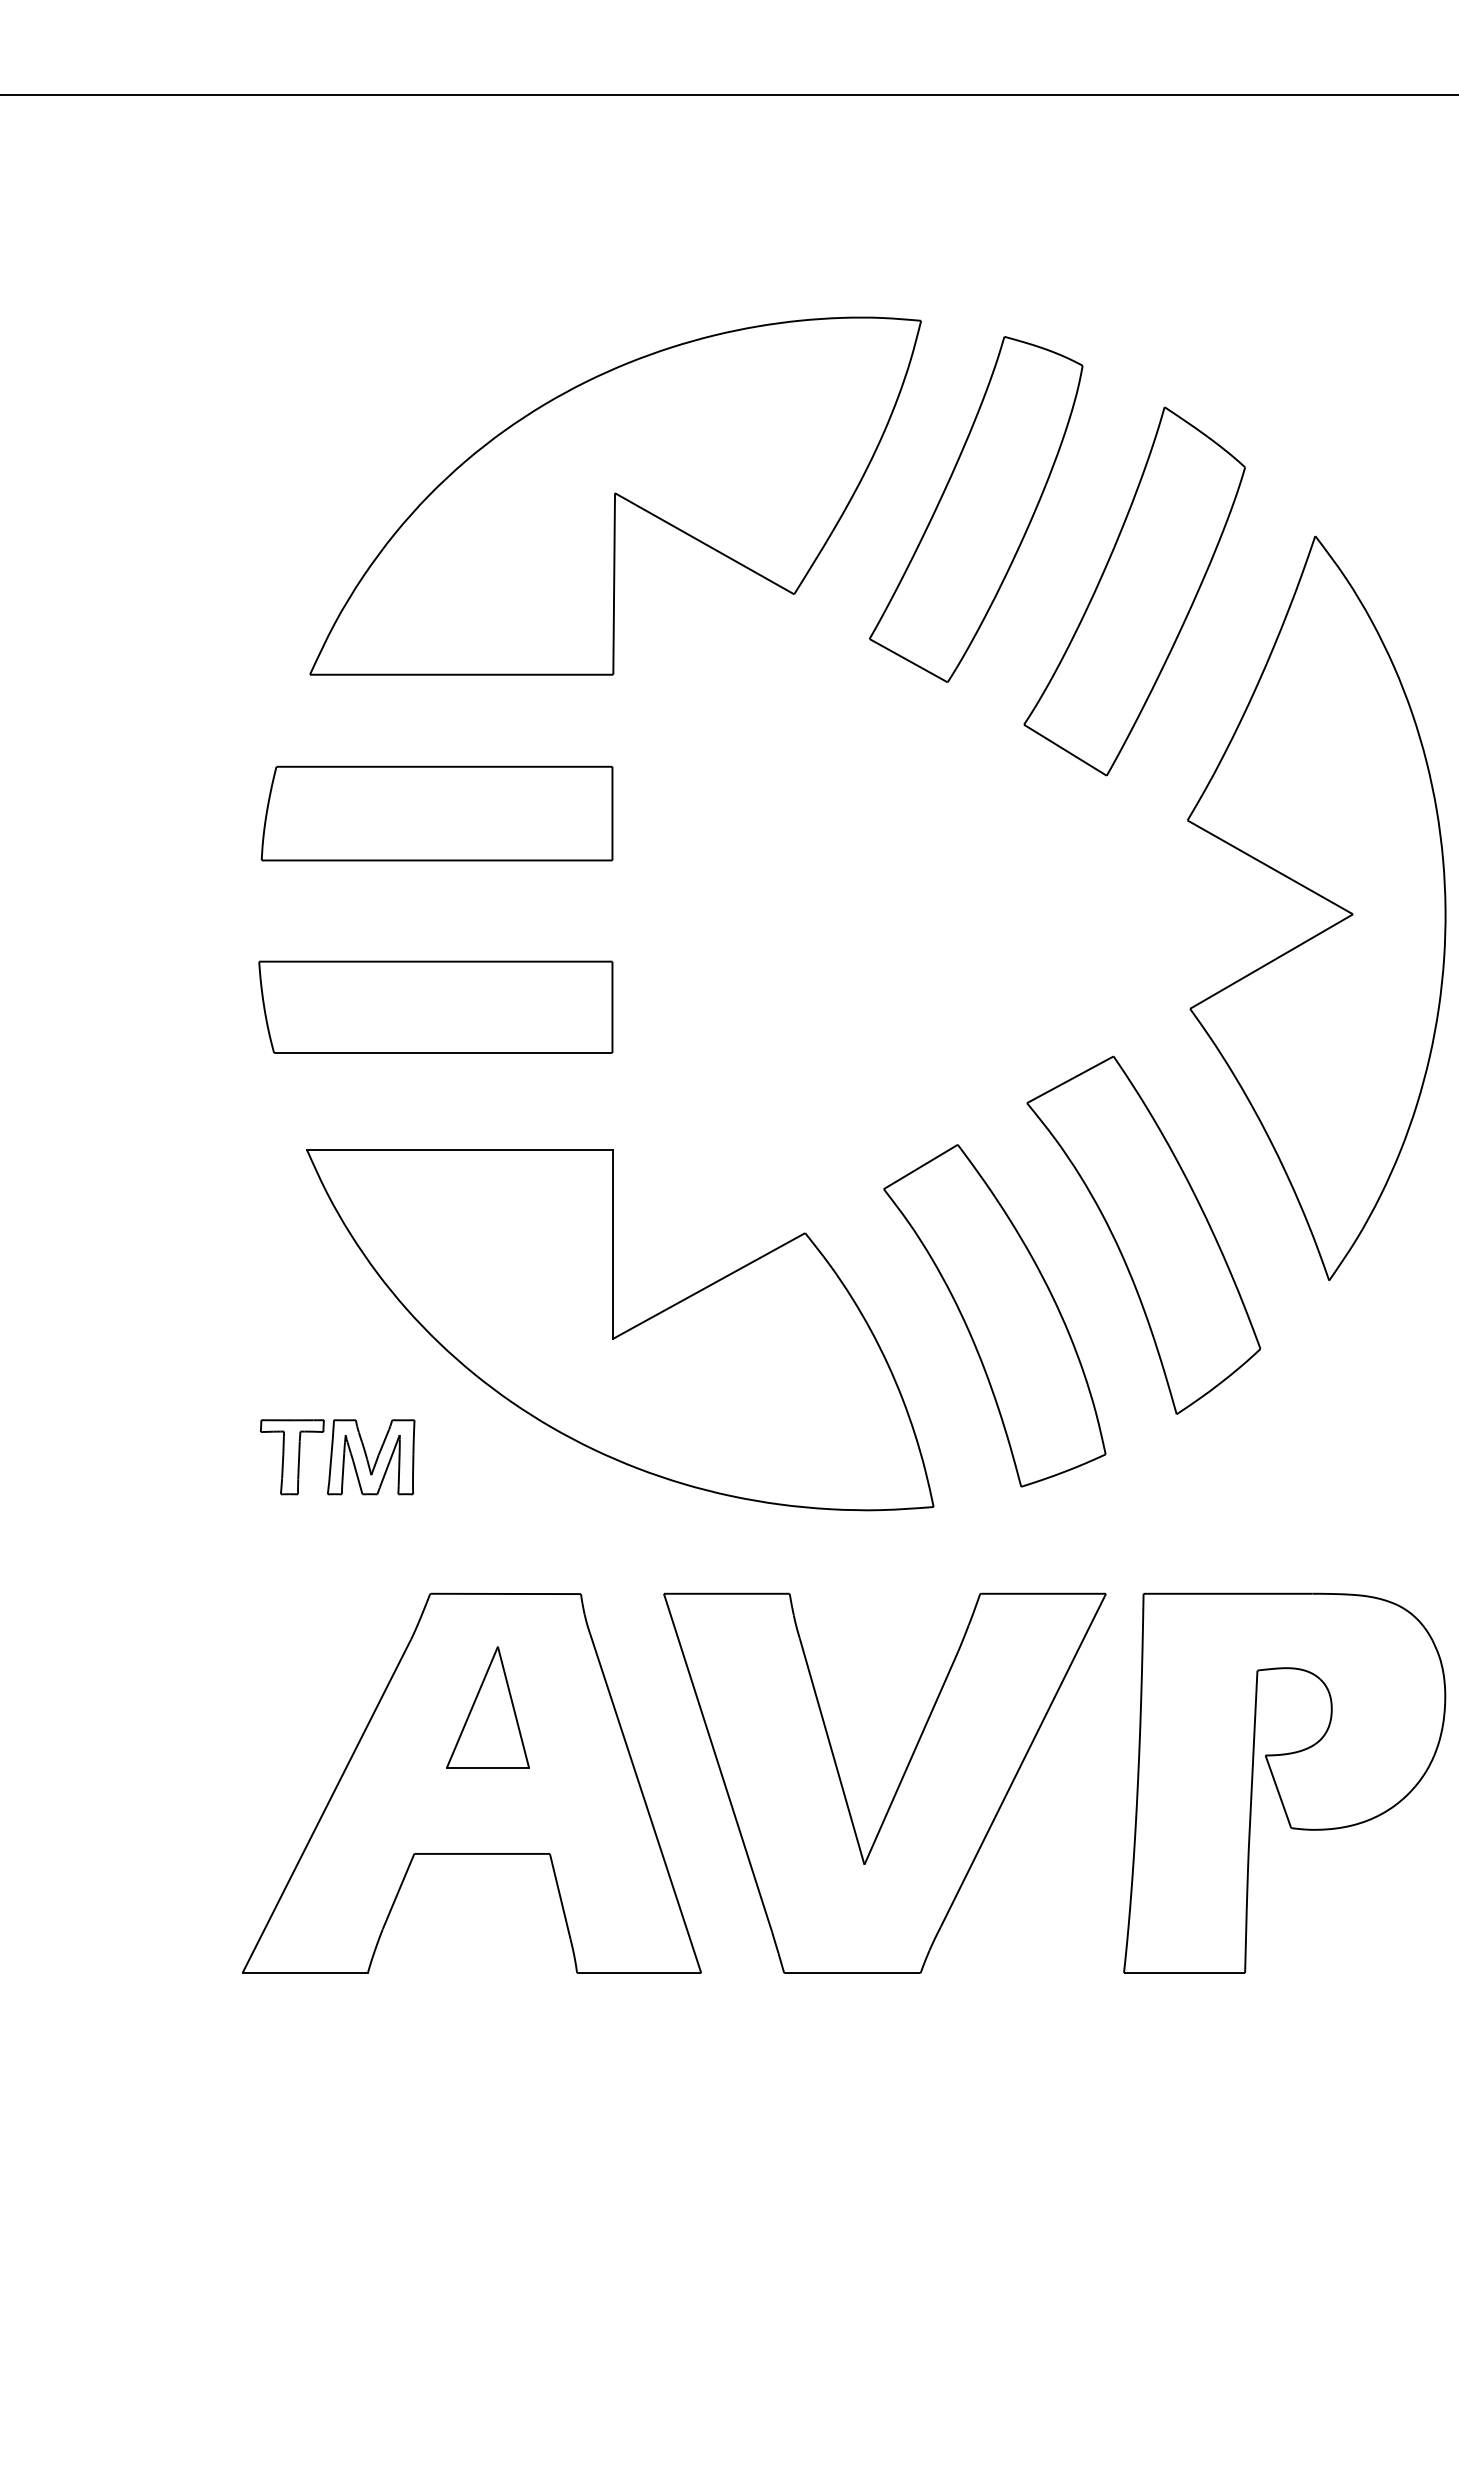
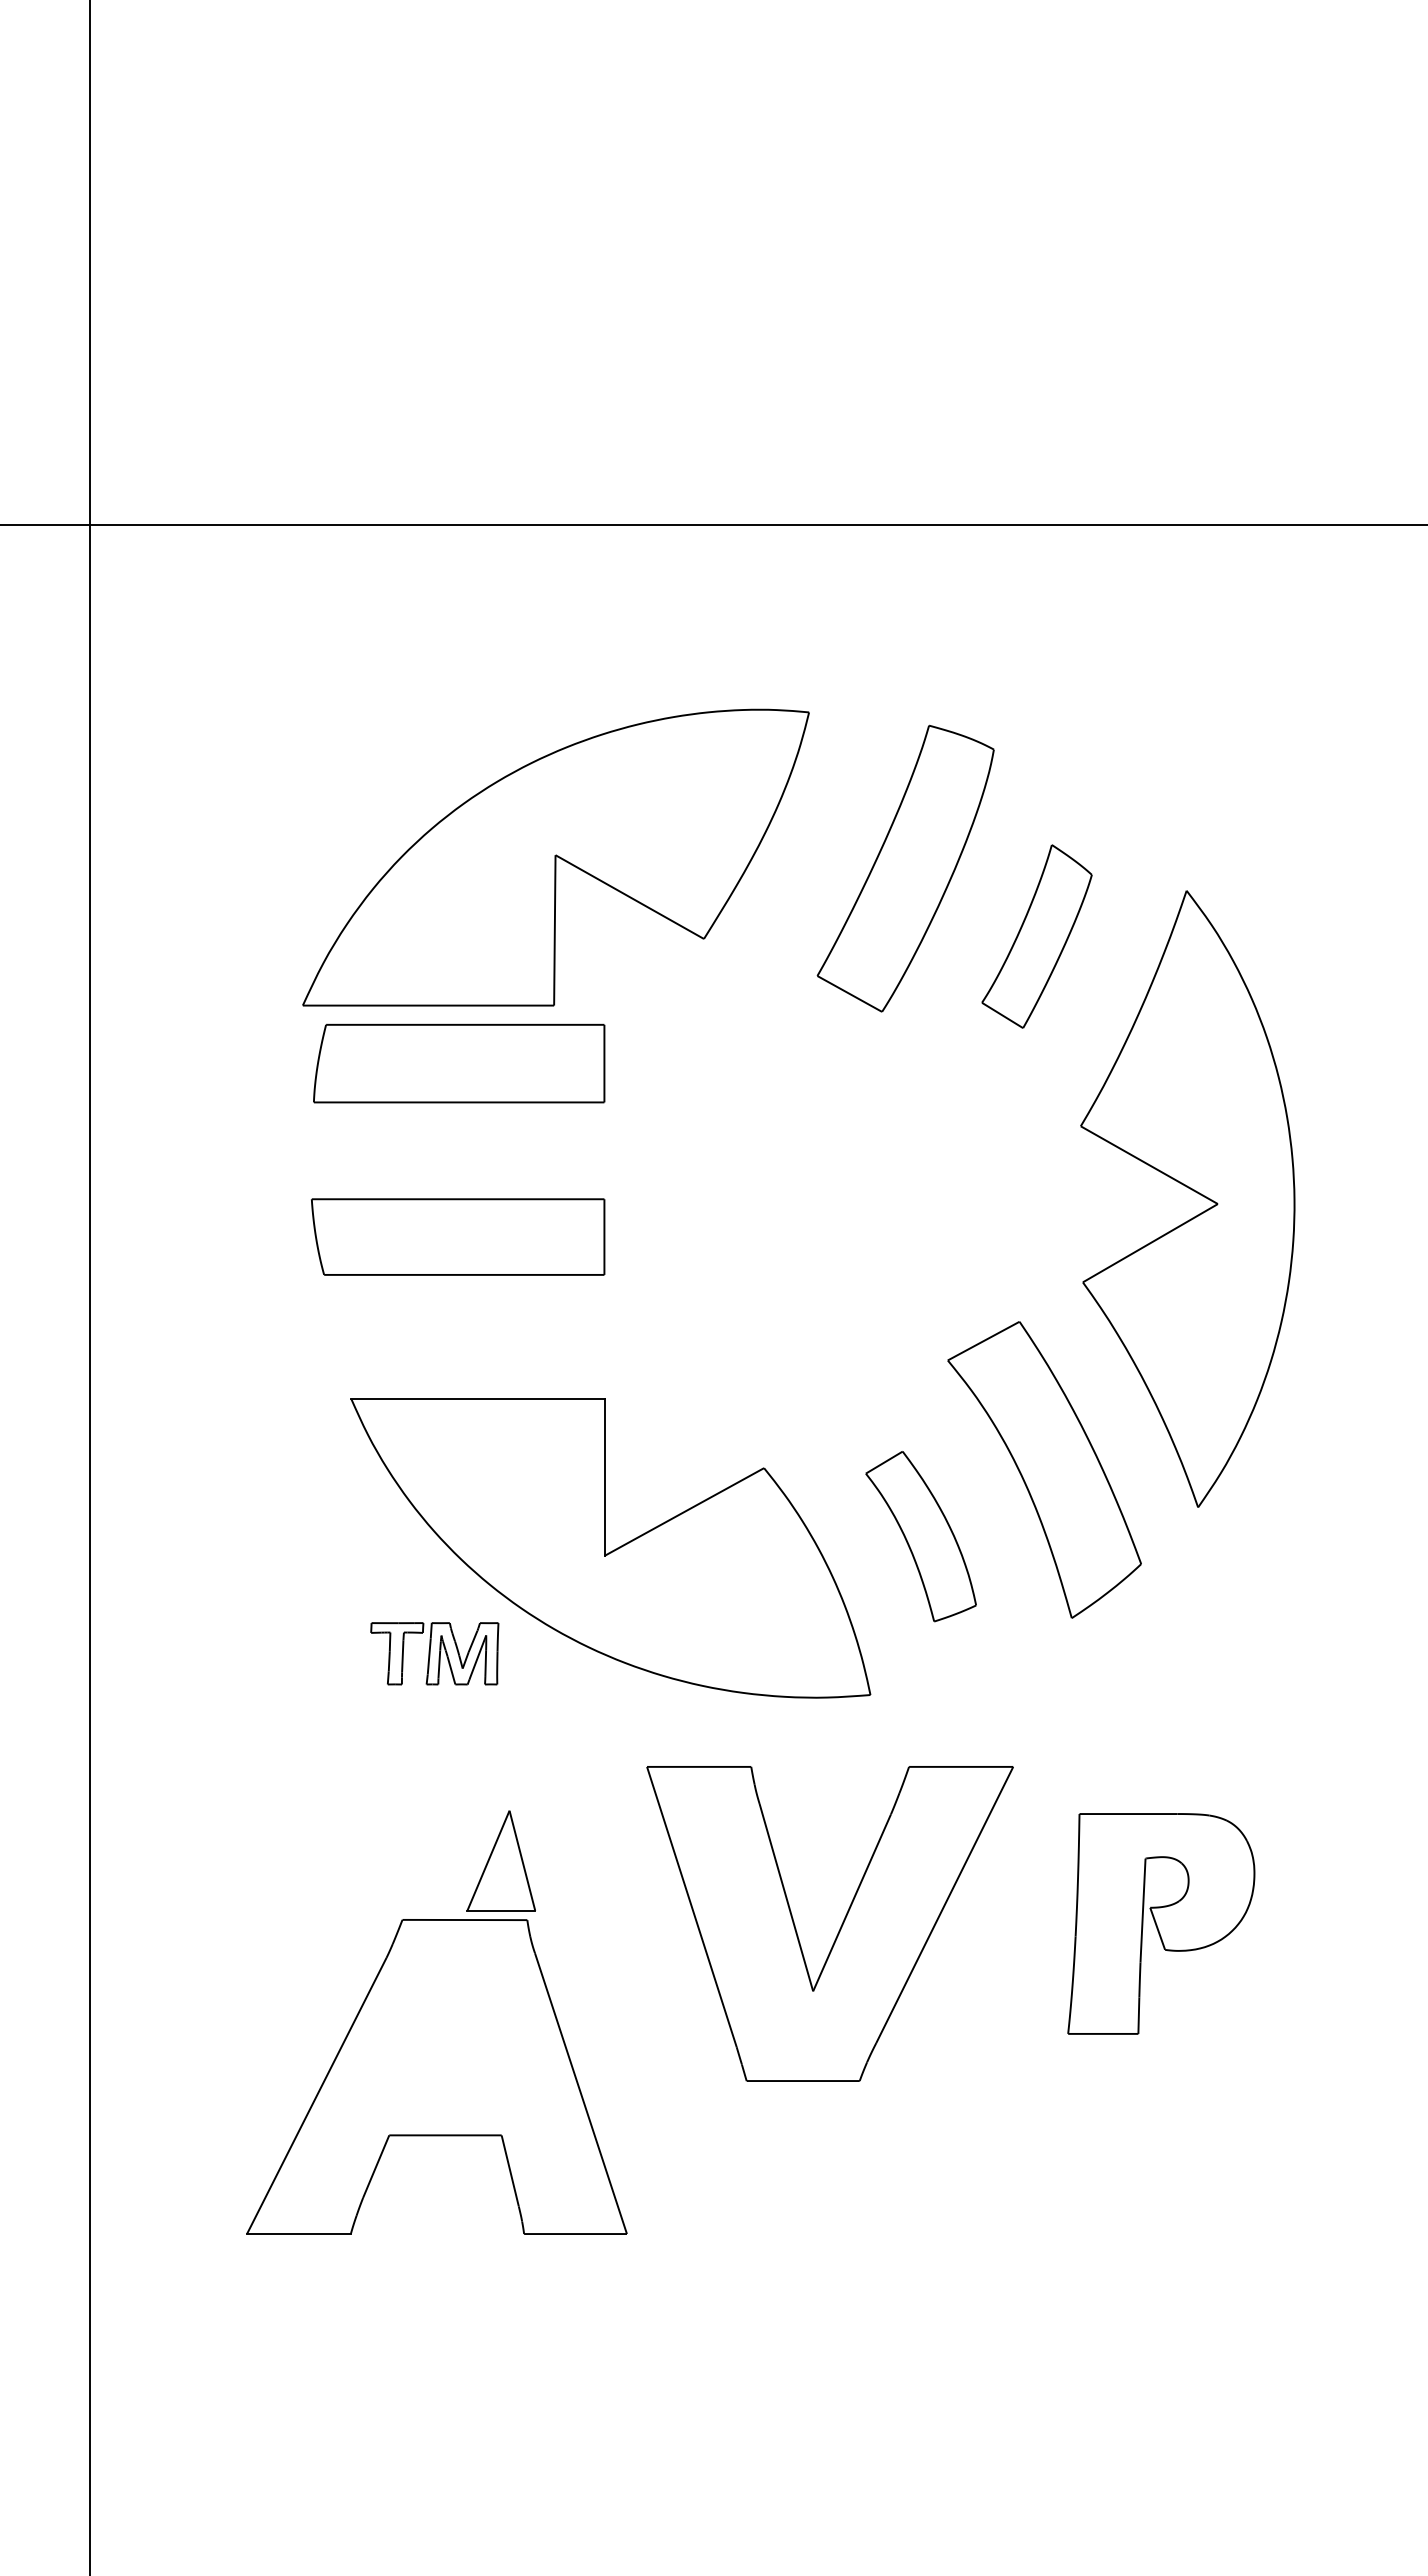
part: (614, 495) -> (555, 857), moved
part: (1134, 591) -> (1036, 936), size x0.6
part: (437, 813) -> (459, 1063), moved
part: (436, 1006) -> (458, 1236), moved
part: (994, 1315) -> (920, 1536), size x0.6
part: (337, 1456) -> (434, 1653), moved
part: (471, 1782) -> (436, 2076), moved
part: (1284, 1782) -> (1161, 1923), size x0.7

